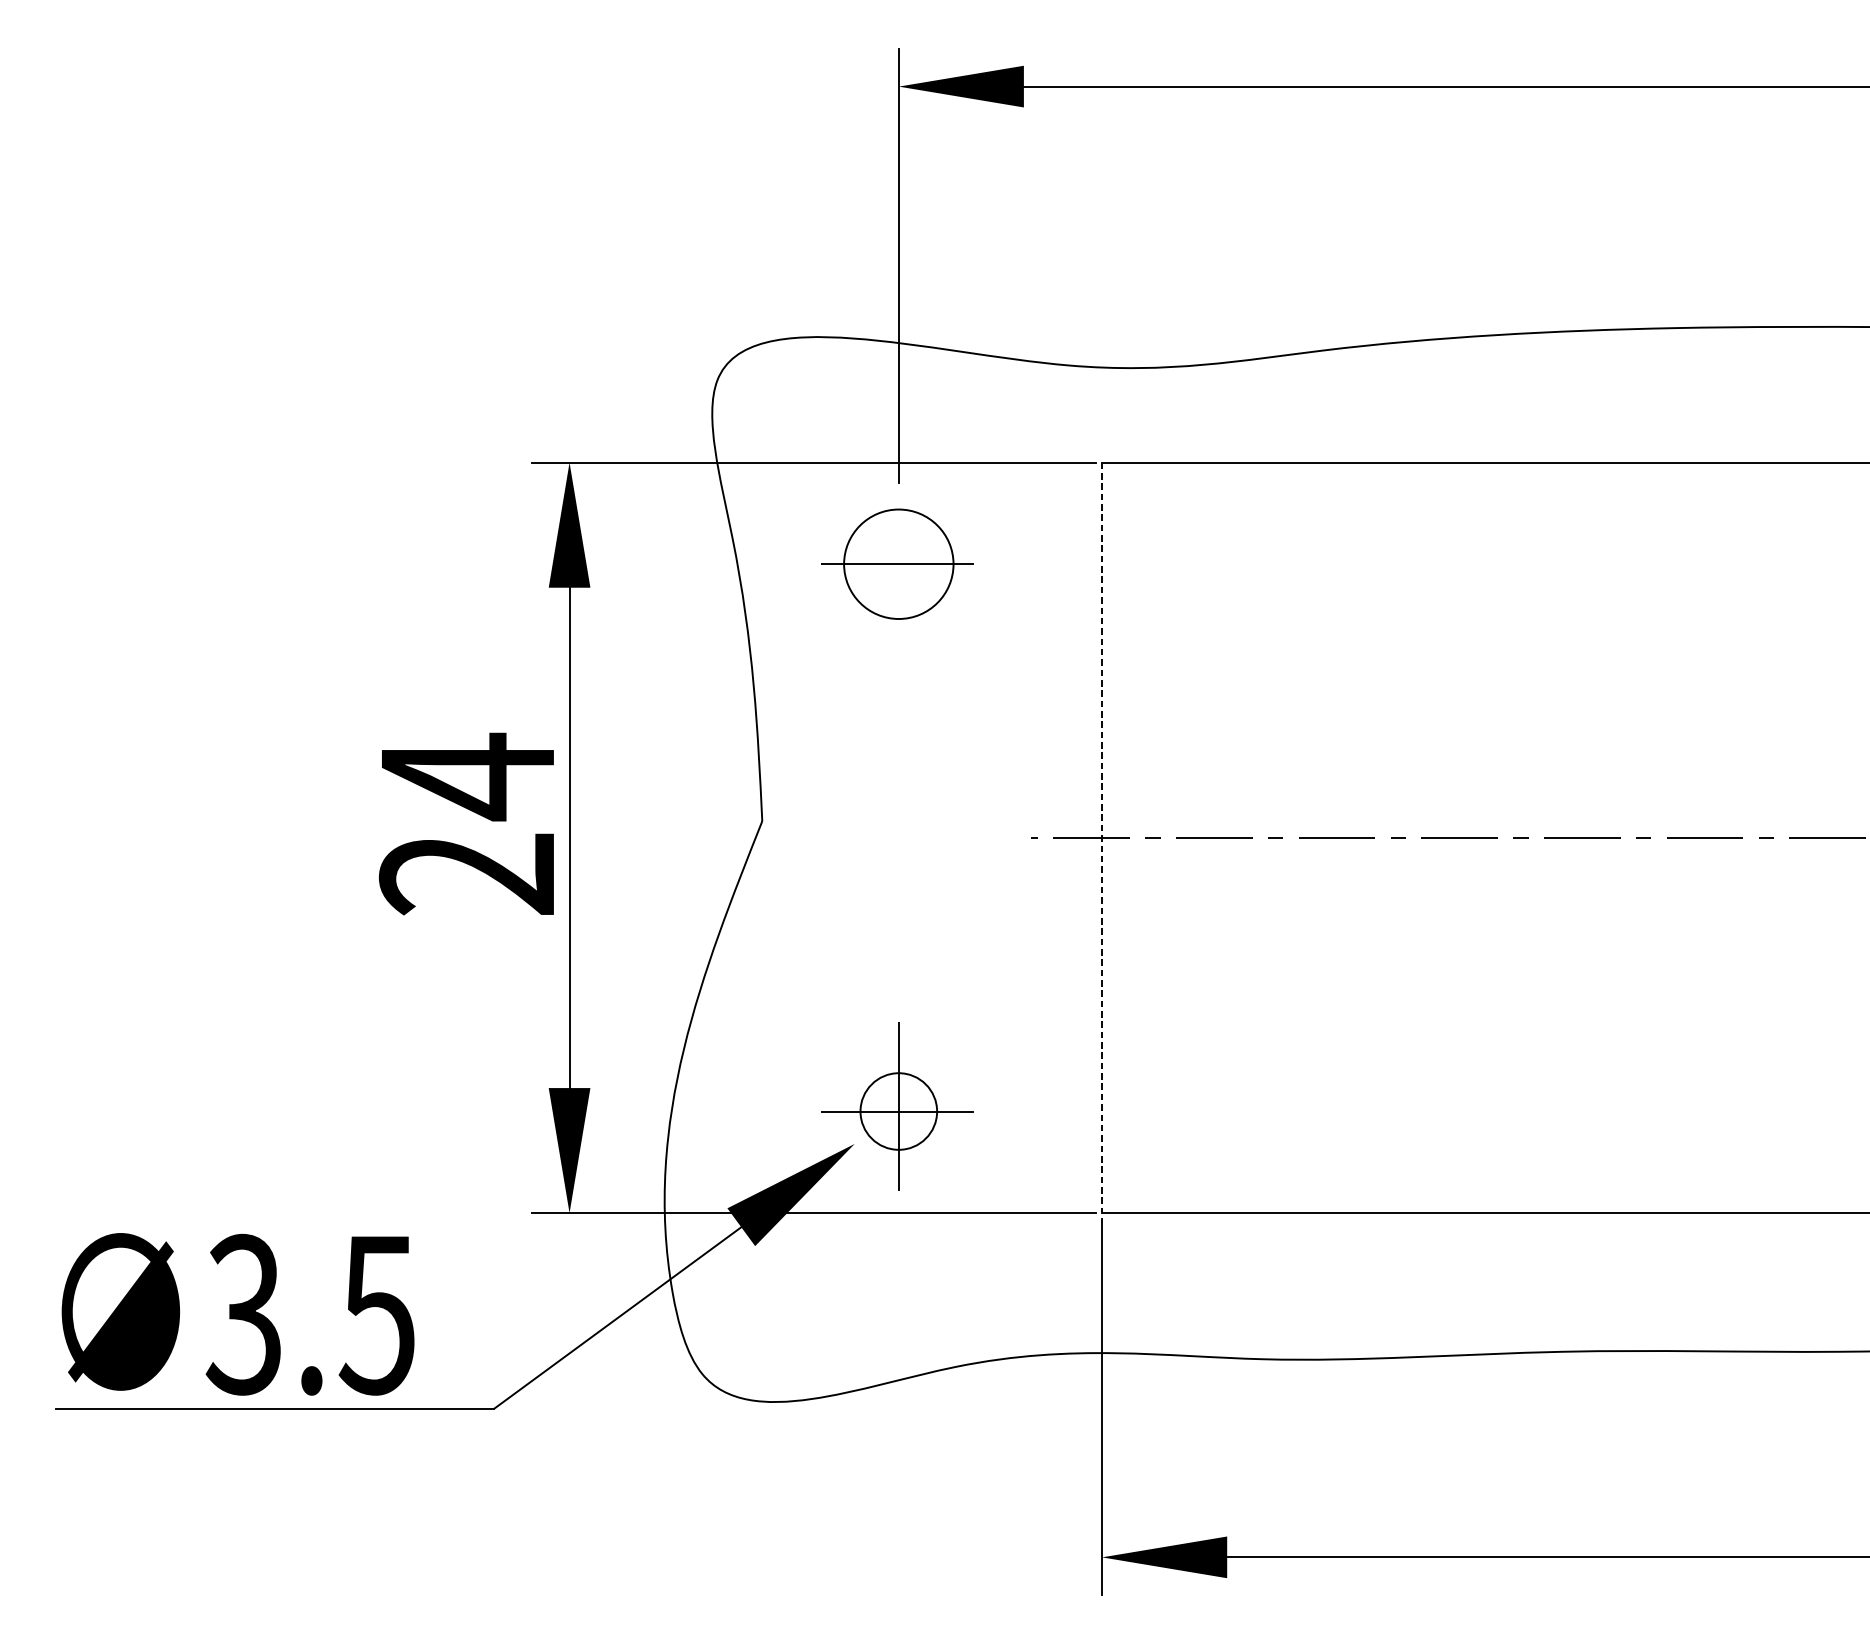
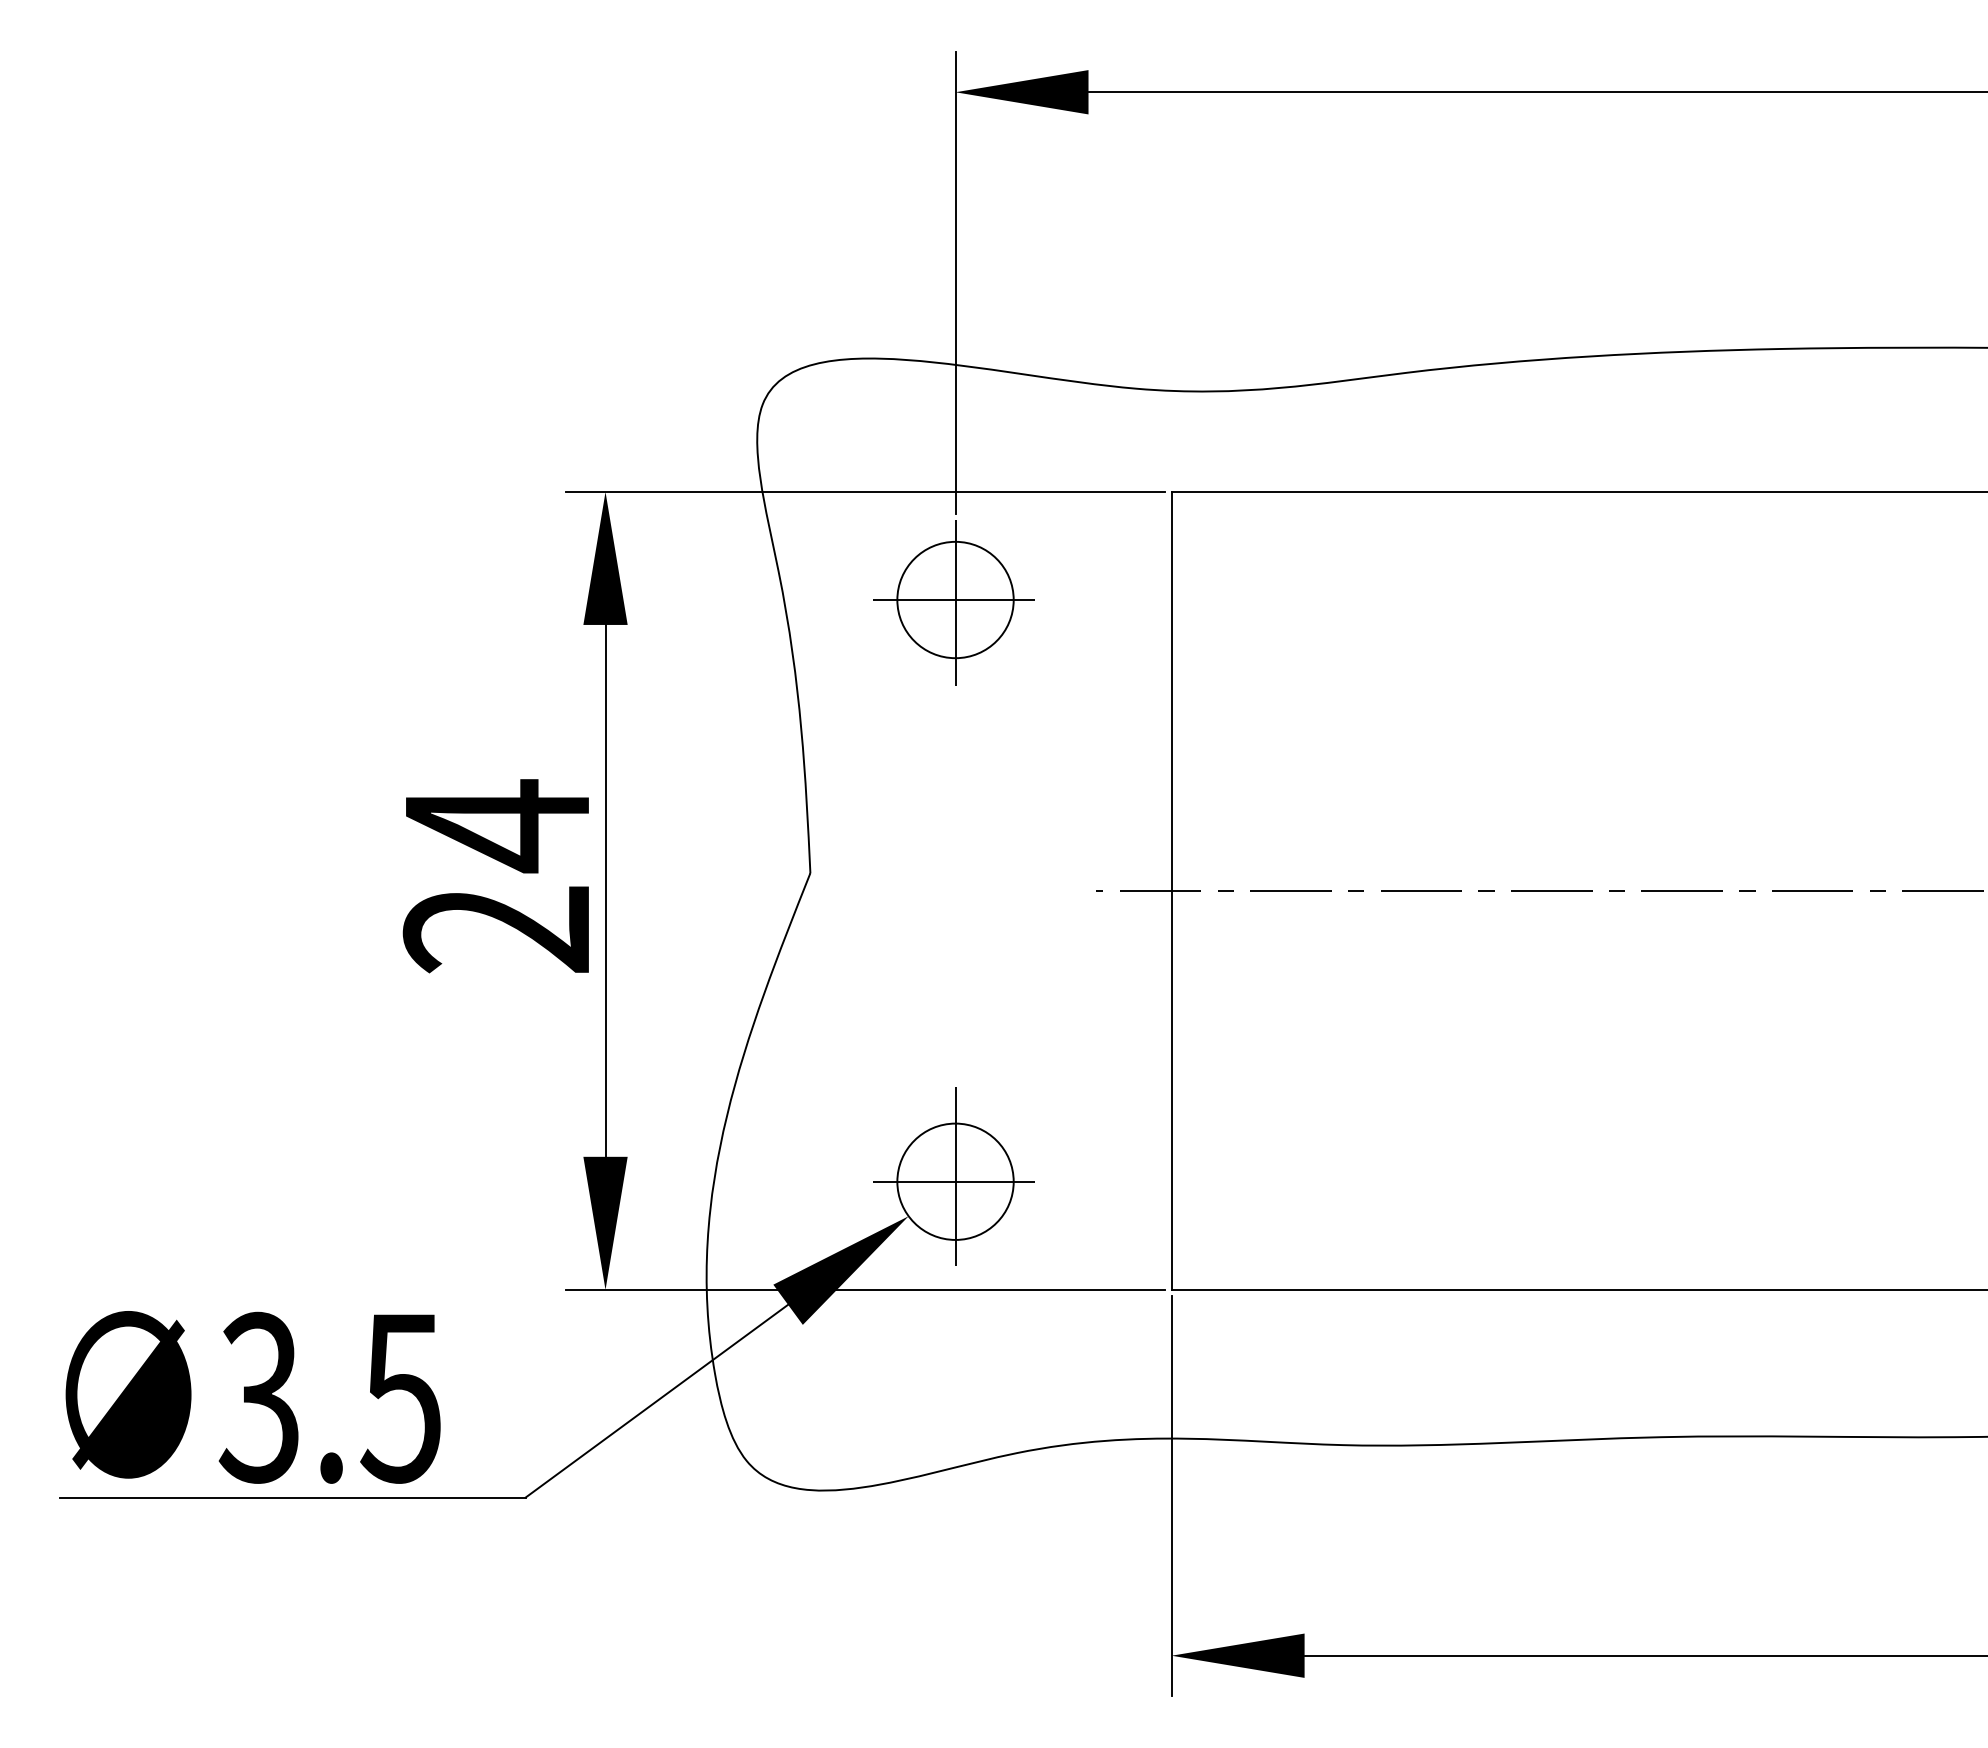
line: (898, 566) -> (955, 602), added
line: (1101, 837) -> (1171, 890), dashed -> solid
circle: (898, 1111) -> (955, 1181), size x1.43

